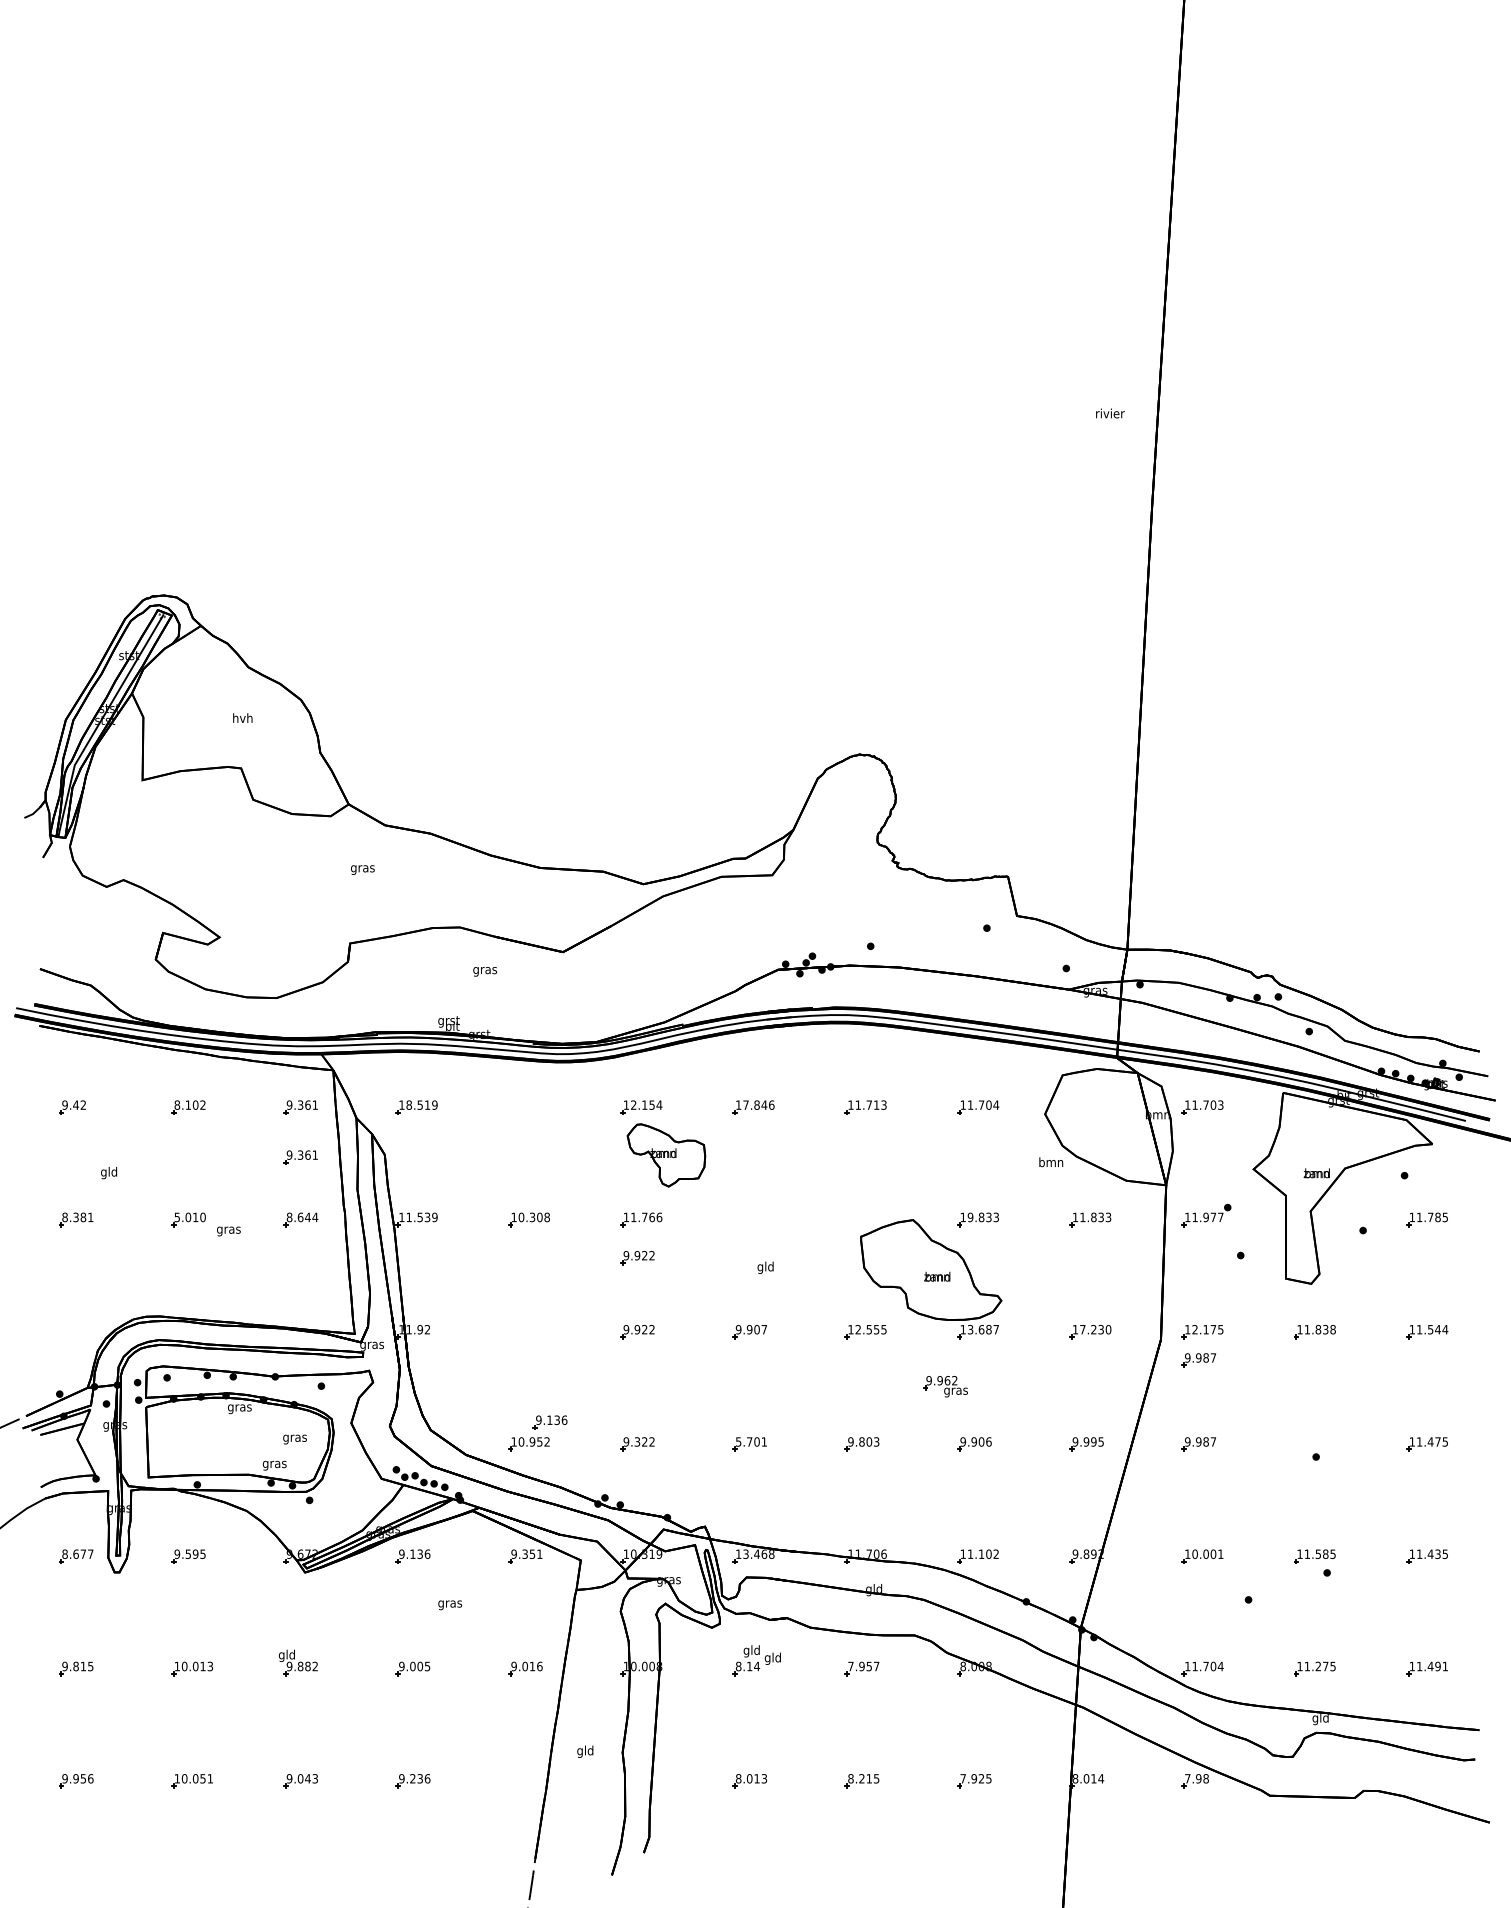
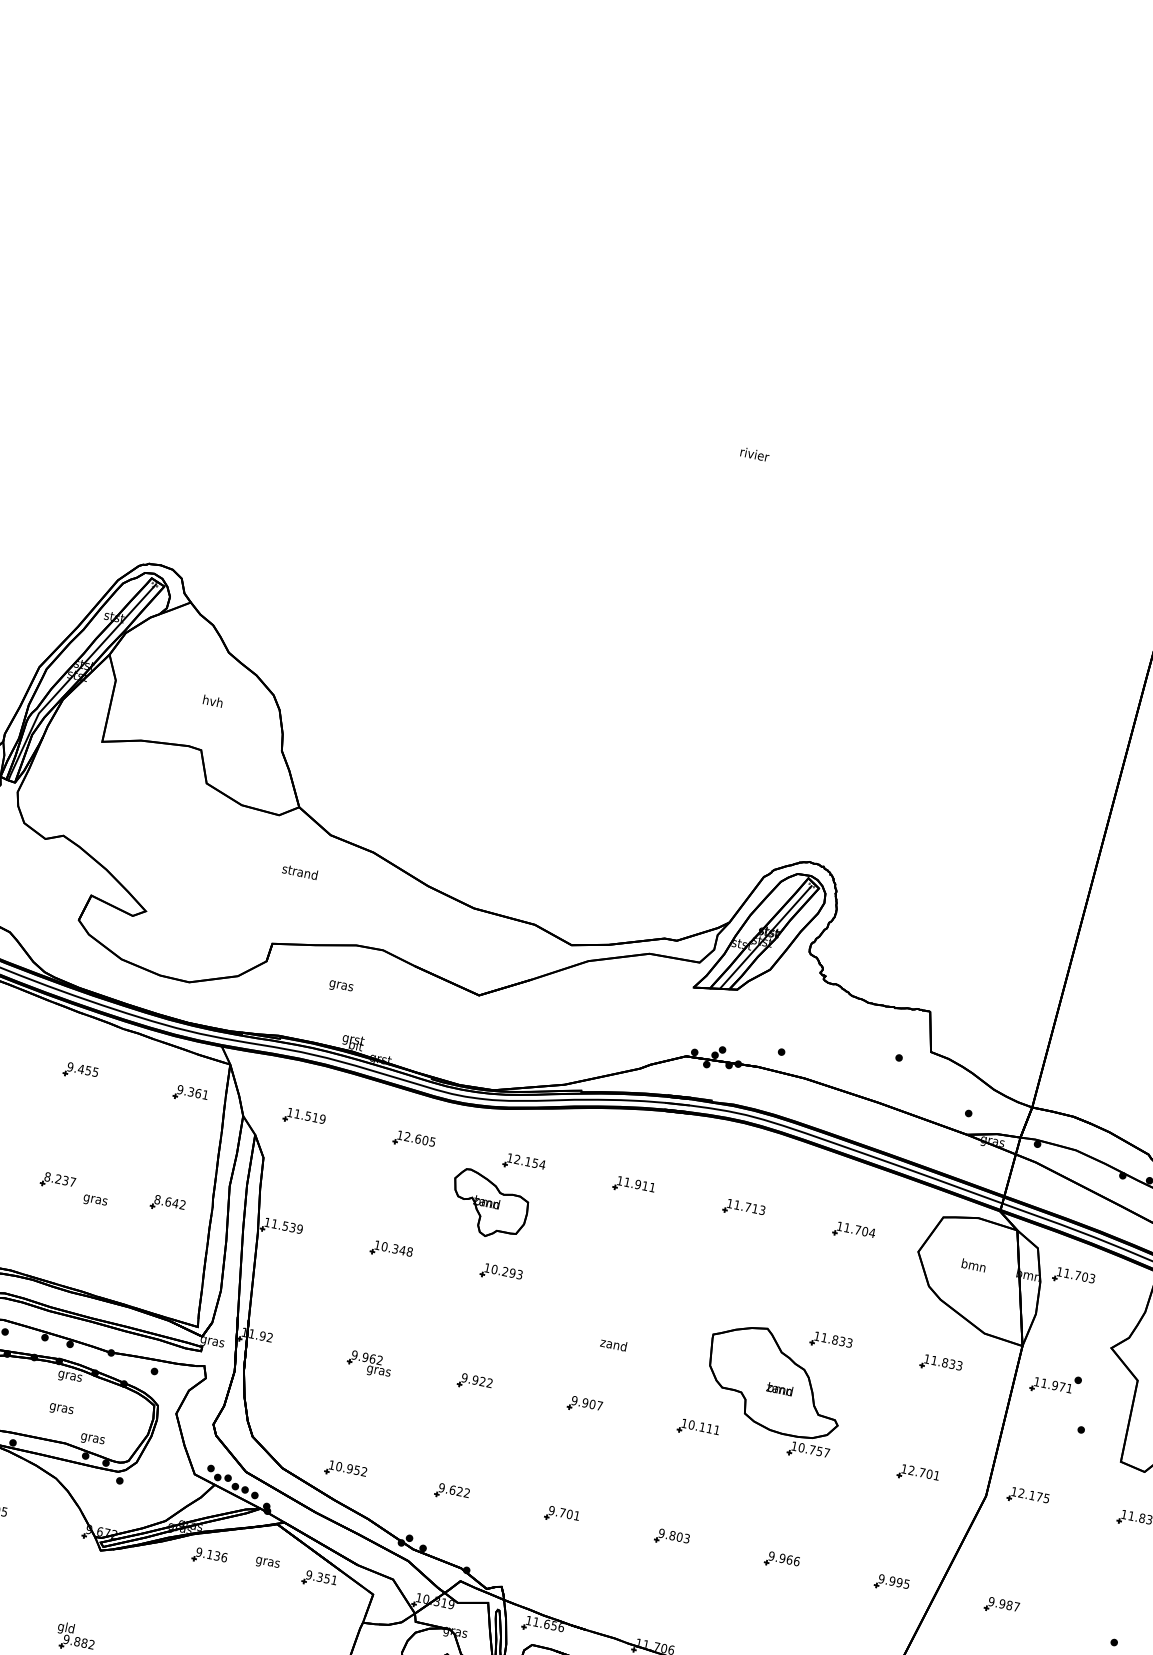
text: (1110, 413) -> (755, 454), moved
part: (826, 834) -> (760, 933), added
text: (362, 868) -> (299, 872), gras -> strand
text: (484, 971) -> (340, 986), moved
text: (189, 1104) -> (82, 1068), 8.102 -> 9.455
text: (409, 1104) -> (297, 1113), 18.519 -> 11.519
text: (758, 1104) -> (639, 1184), 17.846 -> 11.911
part: (528, 1107) -> (413, 1140), added
part: (666, 1155) -> (489, 1205), moved
part: (300, 1157) -> (180, 1143), removed
text: (1051, 1162) -> (974, 1265), moved
text: (189, 1217) -> (59, 1179), 5.010 -> 8.237
text: (315, 1217) -> (182, 1205), 8.644 -> 8.642
text: (539, 1217) -> (402, 1250), 10.308 -> 10.348
text: (646, 1217) -> (507, 1272), 11.766 -> 10.293
text: (970, 1217) -> (824, 1337), 19.833 -> 11.833
text: (1220, 1217) -> (1069, 1388), 11.977 -> 11.971
part: (637, 1258) -> (489, 1310), removed
text: (765, 1267) -> (613, 1345), gld -> zand
text: (870, 1329) -> (703, 1427), 12.555 -> 10.111
text: (979, 1329) -> (810, 1449), 13.687 -> 10.757
text: (1095, 1329) -> (924, 1472), 17.230 -> 12.701
part: (1198, 1360) -> (1018, 1524), removed
part: (945, 1386) -> (369, 1364), moved
part: (549, 1422) -> (370, 1453), removed
text: (294, 1439) -> (60, 1409), moved
text: (637, 1441) -> (452, 1489), 9.322 -> 9.622
text: (738, 1441) -> (551, 1510), 5.701 -> 9.701
text: (981, 1441) -> (789, 1559), 9.906 -> 9.966
text: (758, 1553) -> (548, 1623), 13.468 -> 11.656
text: (450, 1605) -> (267, 1563), moved

